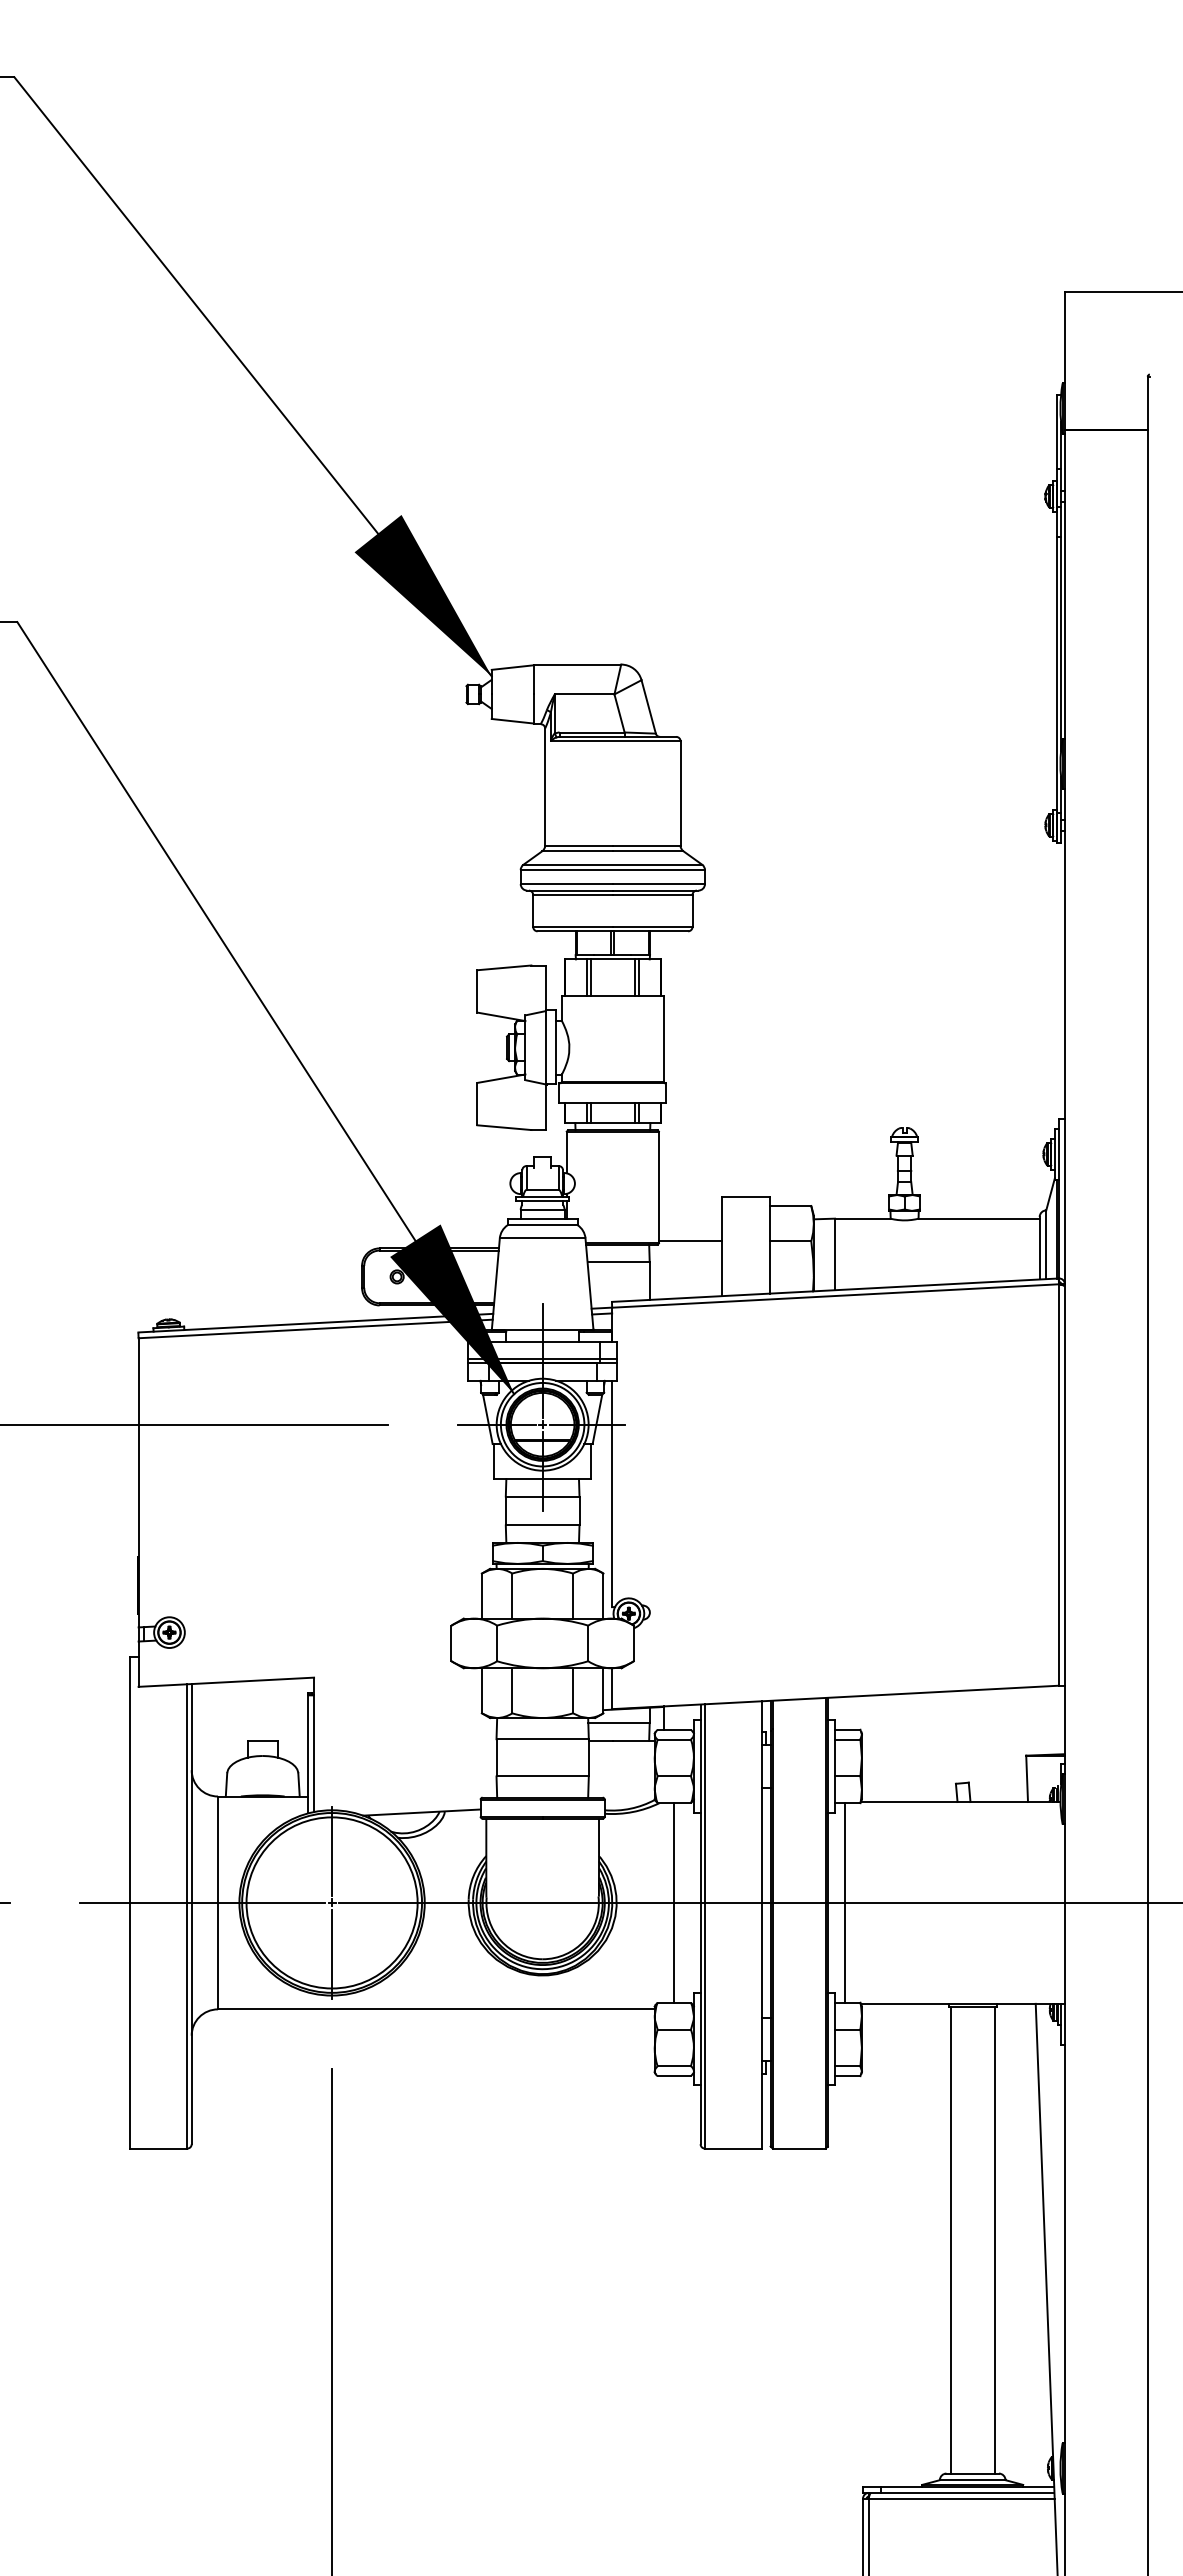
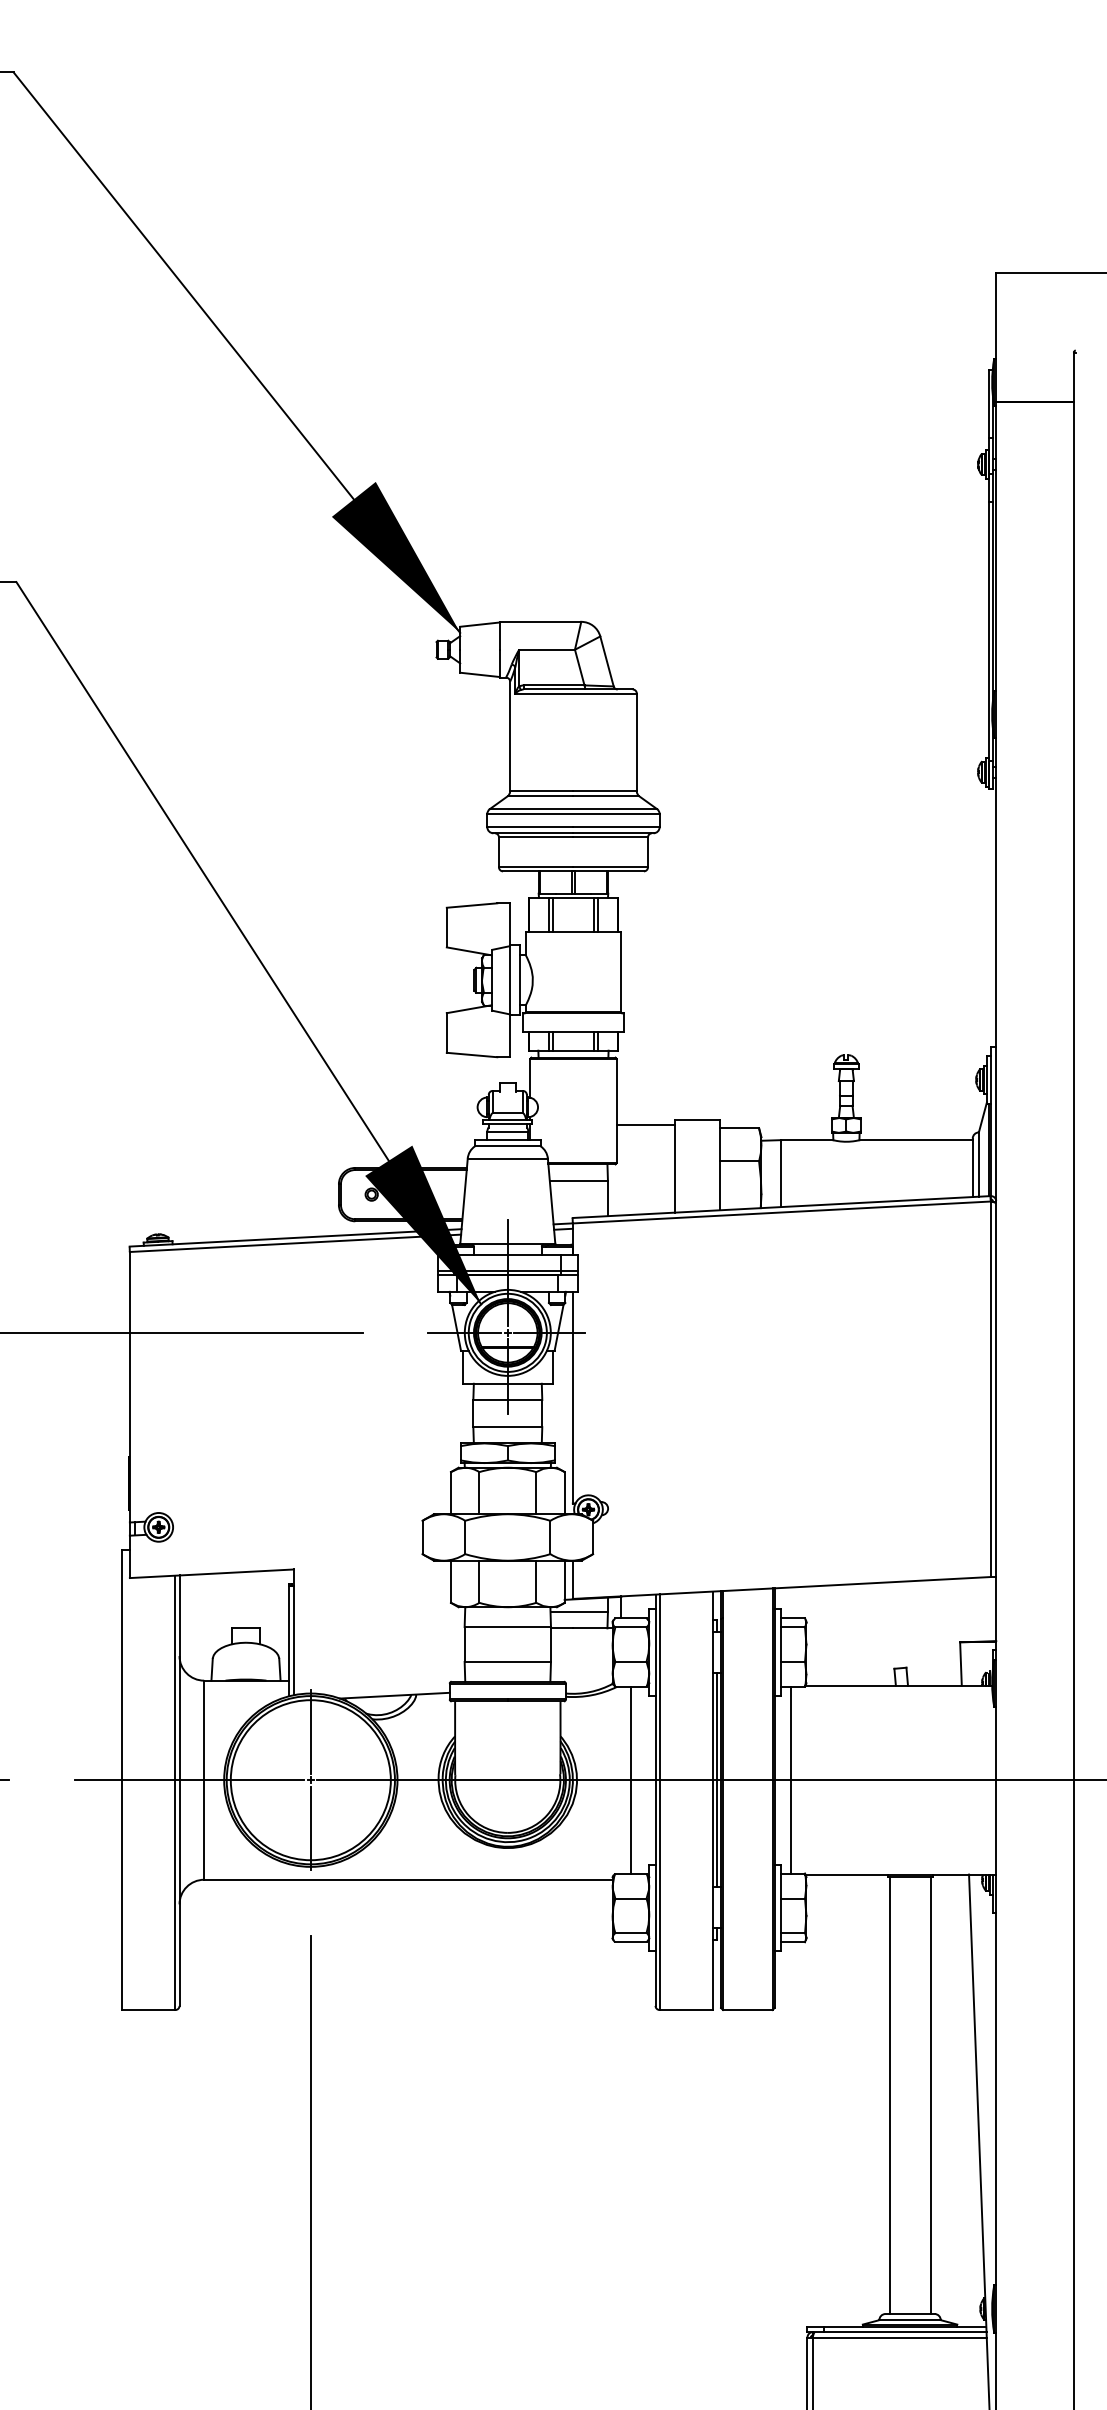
line: (689, 1241) -> (645, 1125), moved
line: (766, 1902) -> (717, 1779), added

